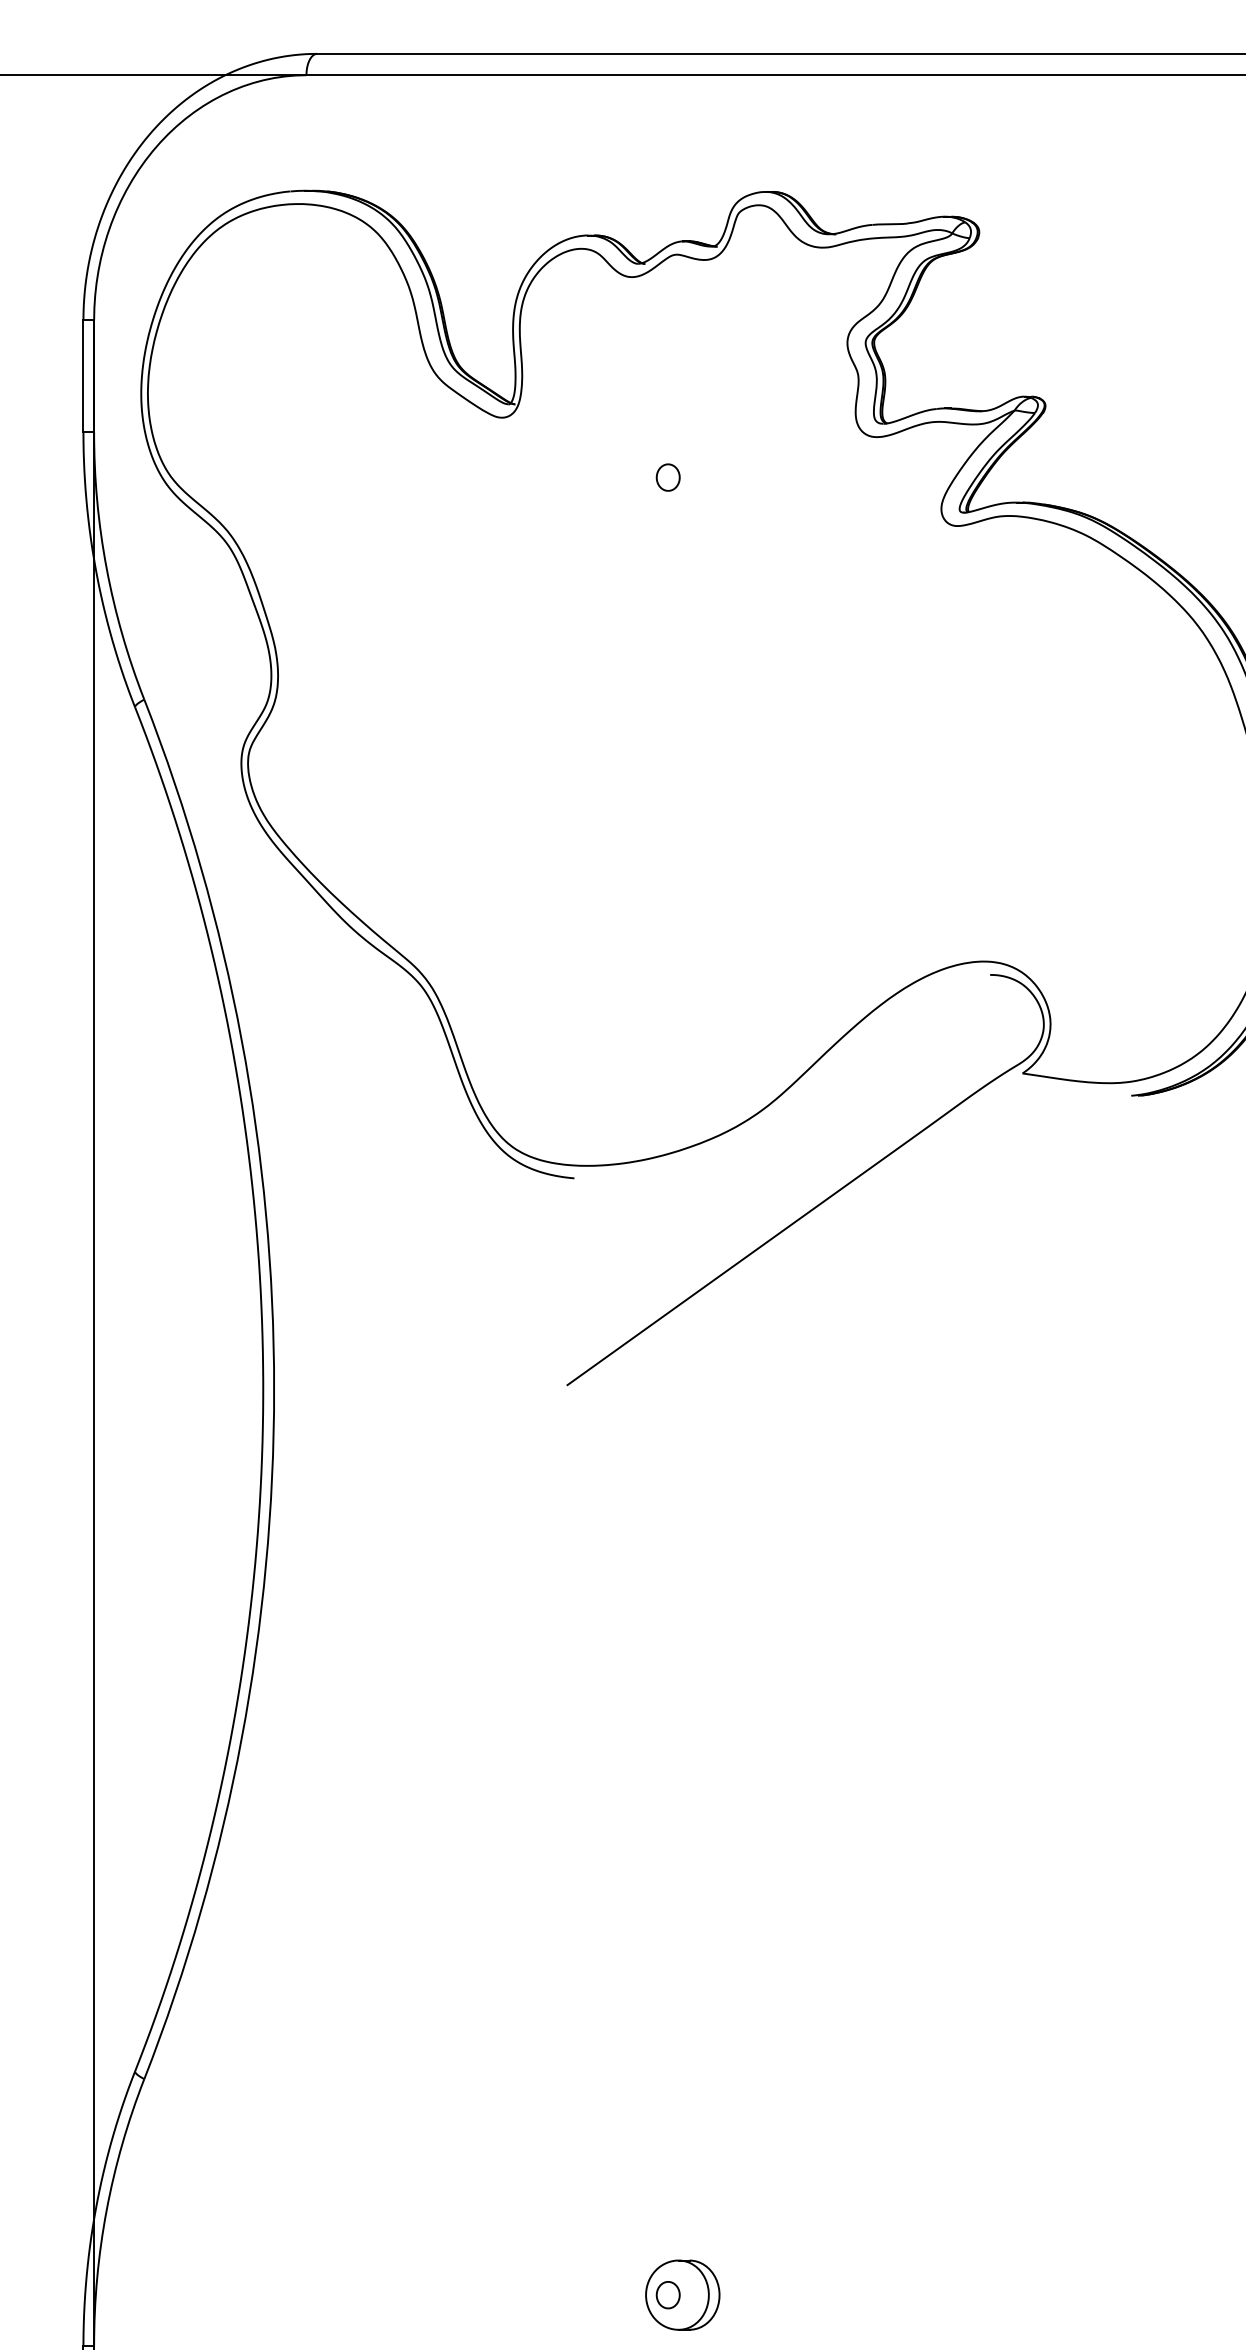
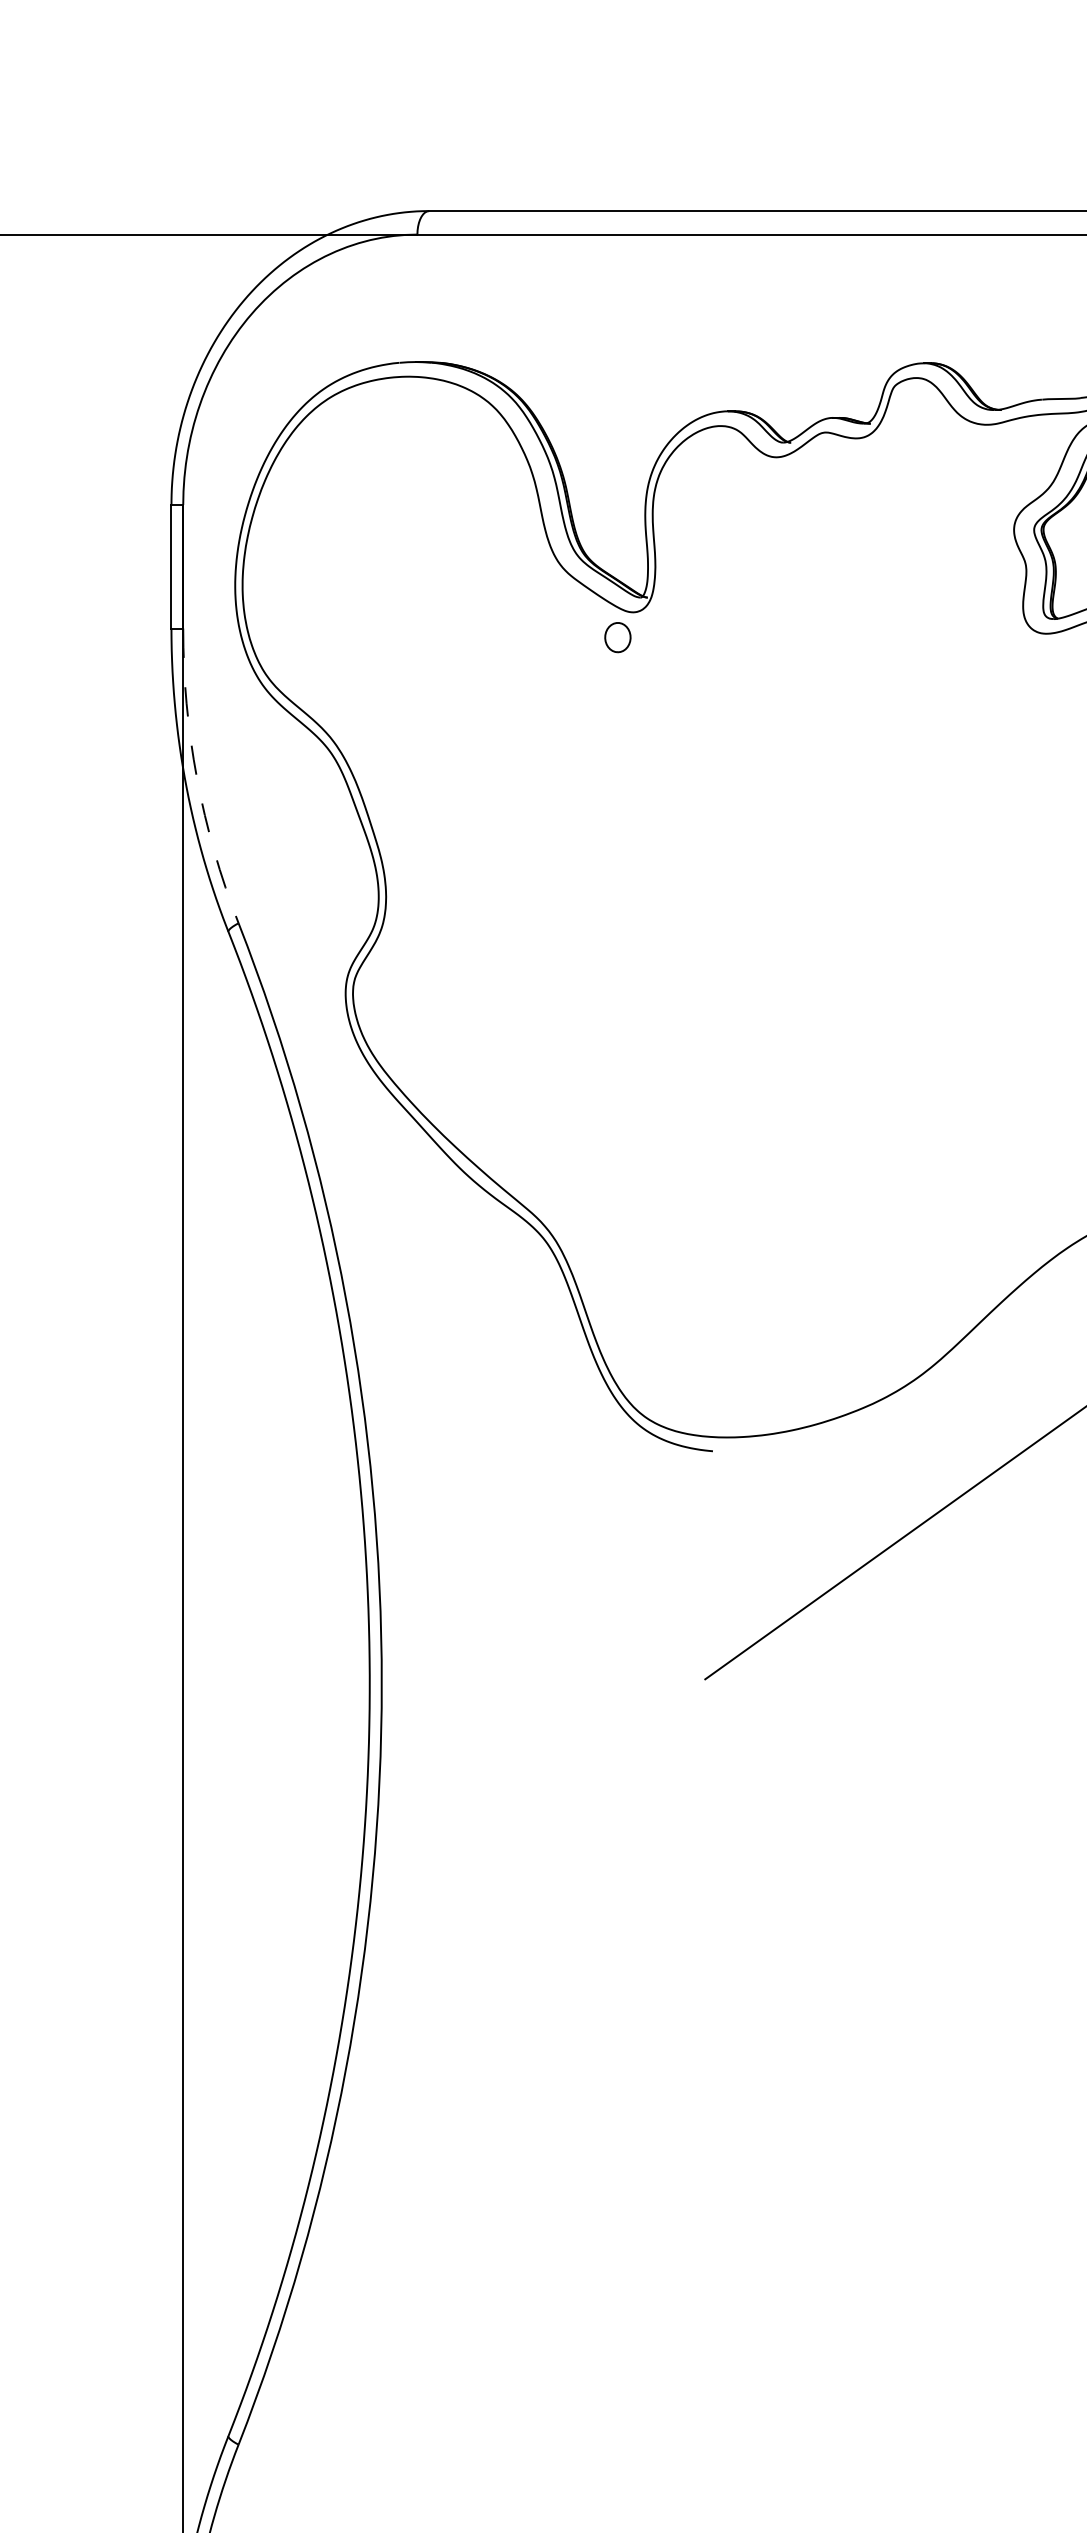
part: (667, 477) -> (617, 637), moved
arc: (106, 568) -> (196, 778), solid -> dashed

